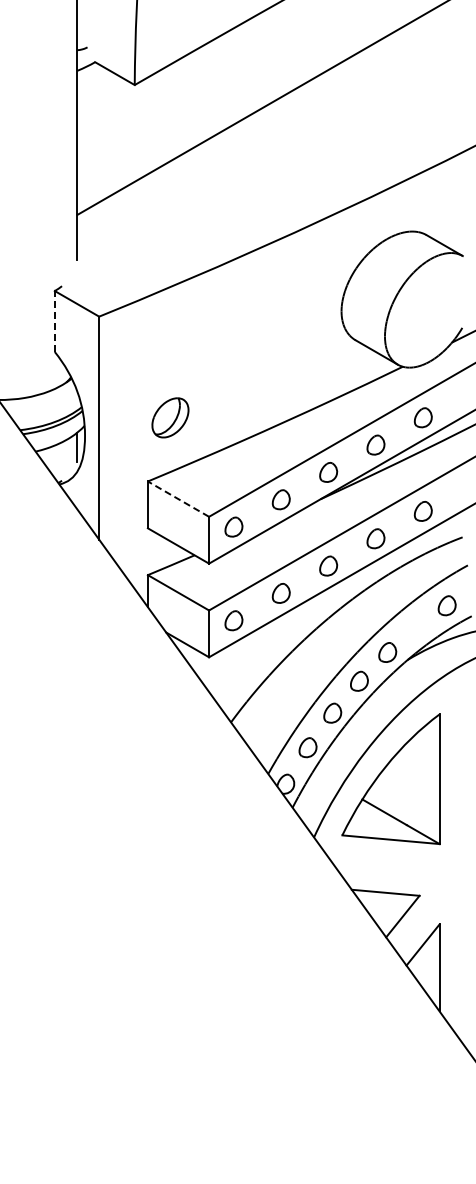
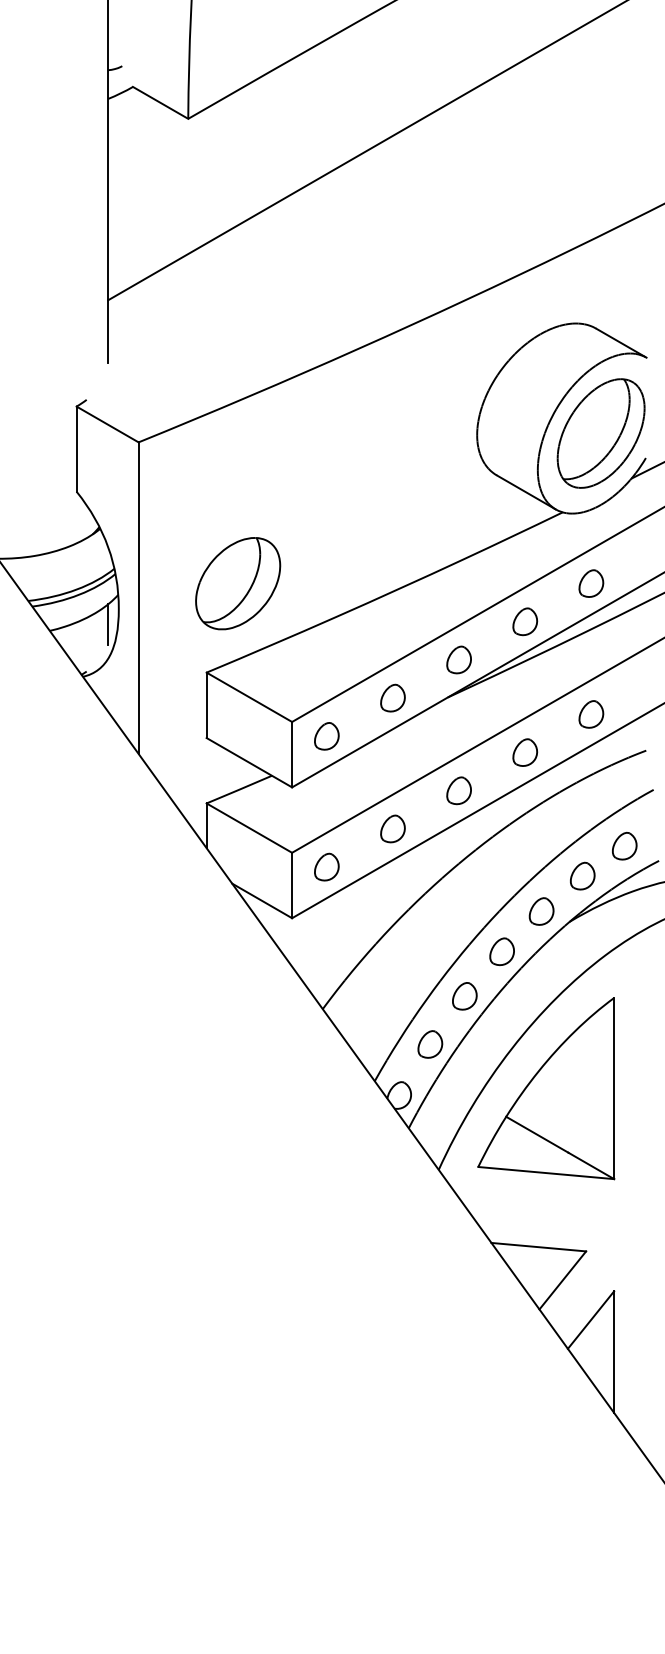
part: (430, 310) -> (601, 433), added
line: (54, 321) -> (76, 449), dashed -> solid
part: (170, 417) -> (238, 583), size x1.67
line: (178, 498) -> (249, 696), dashed -> solid
part: (416, 626) -> (581, 875), added

